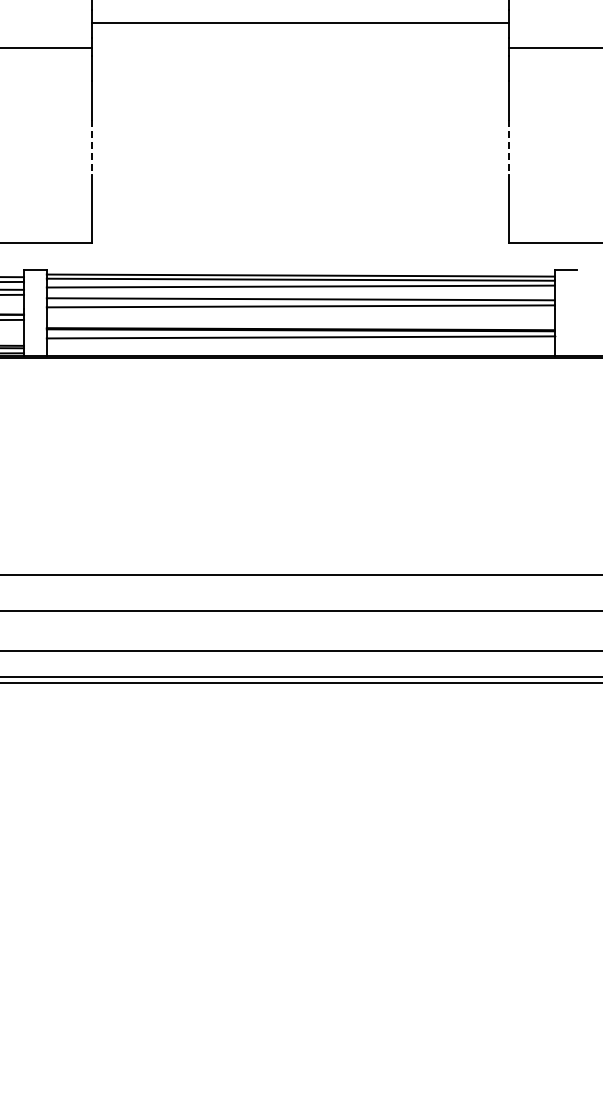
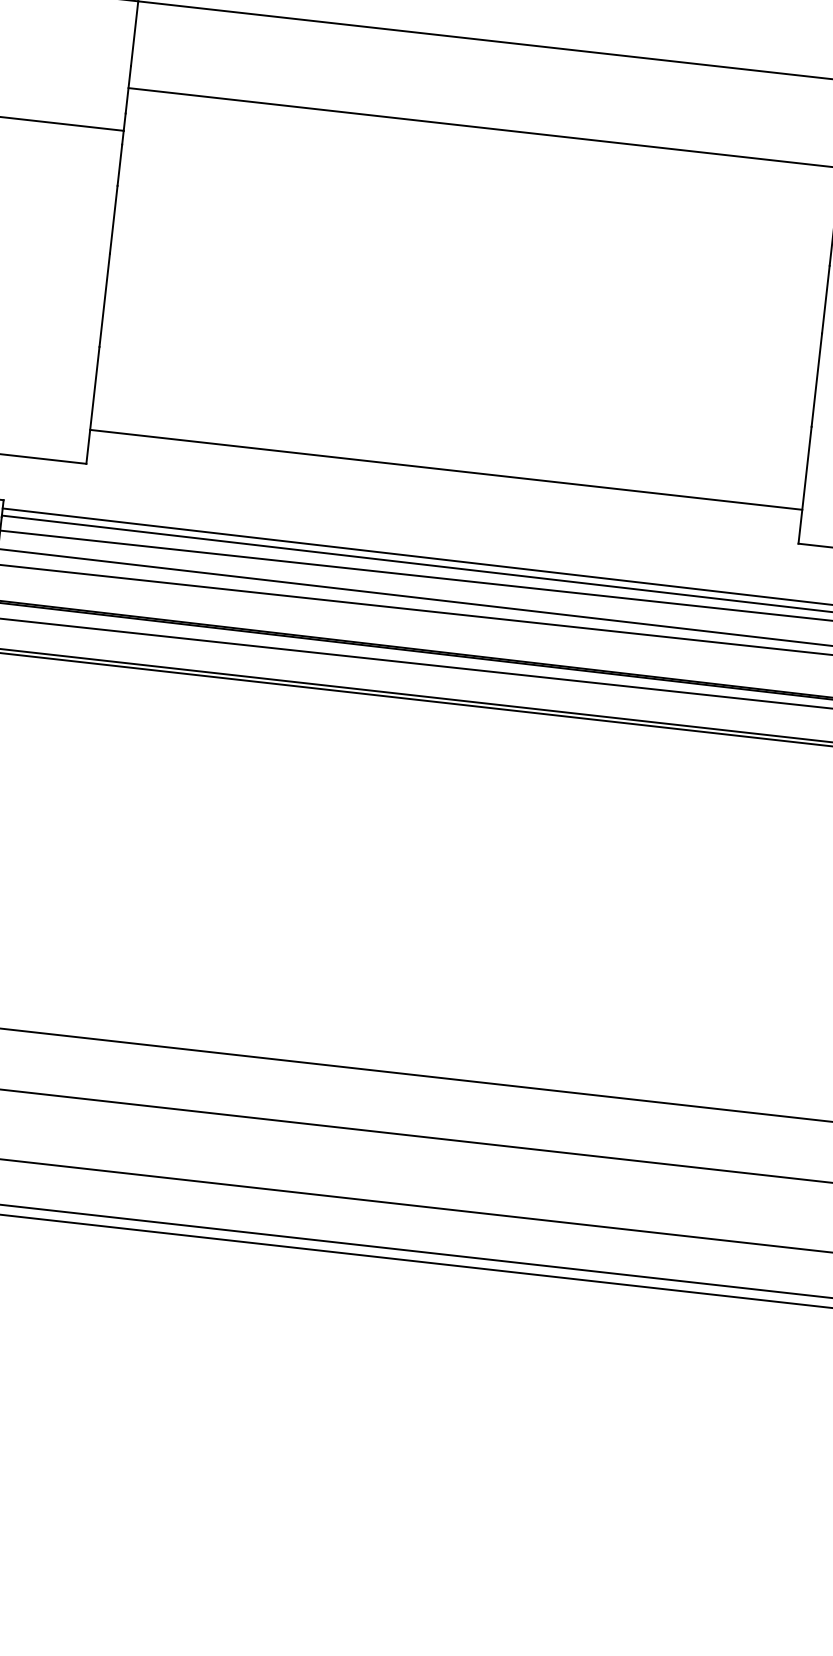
line: (92, 148) -> (104, 301), dashed -> solid
line: (509, 148) -> (817, 381), dashed -> solid
line: (300, 223) -> (445, 469), added

